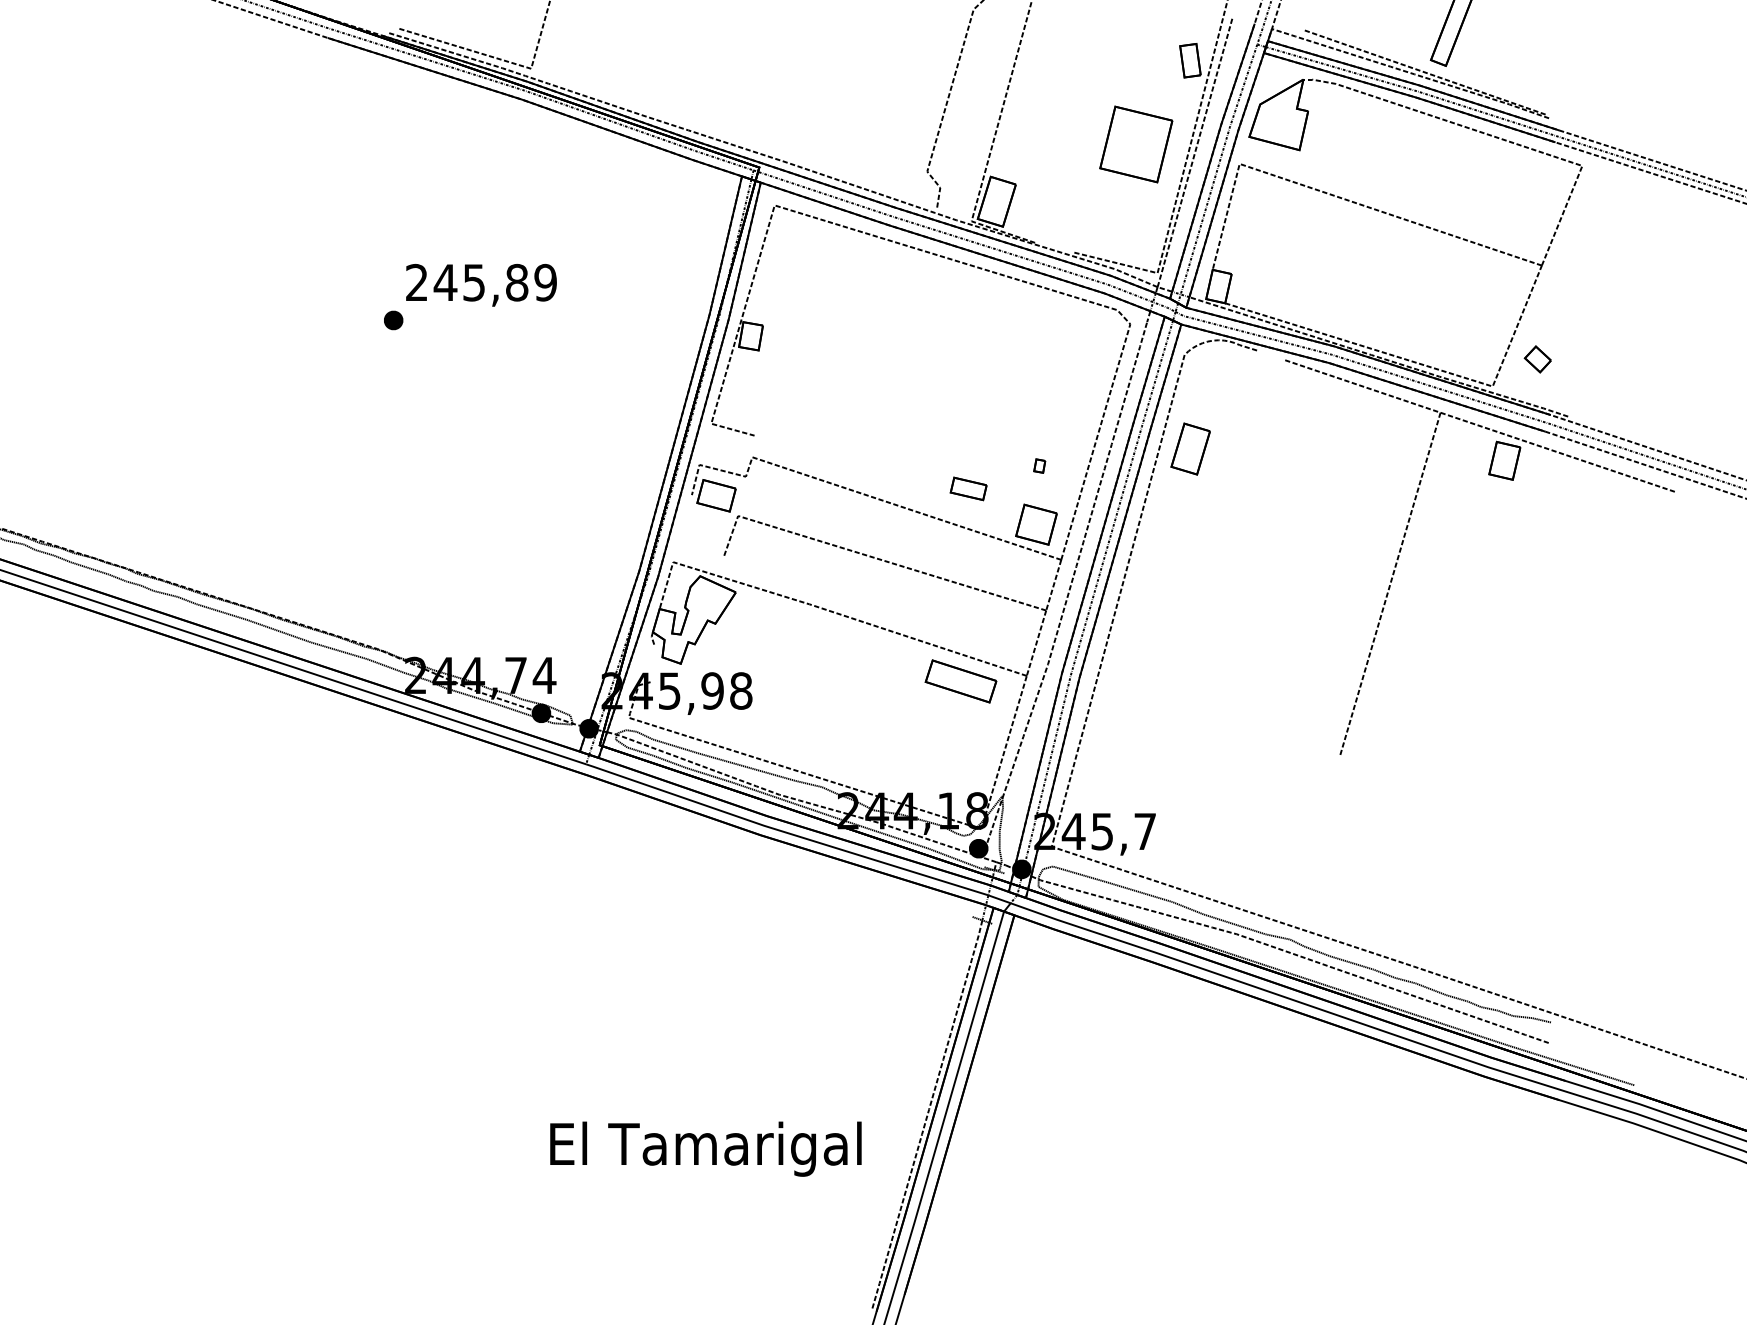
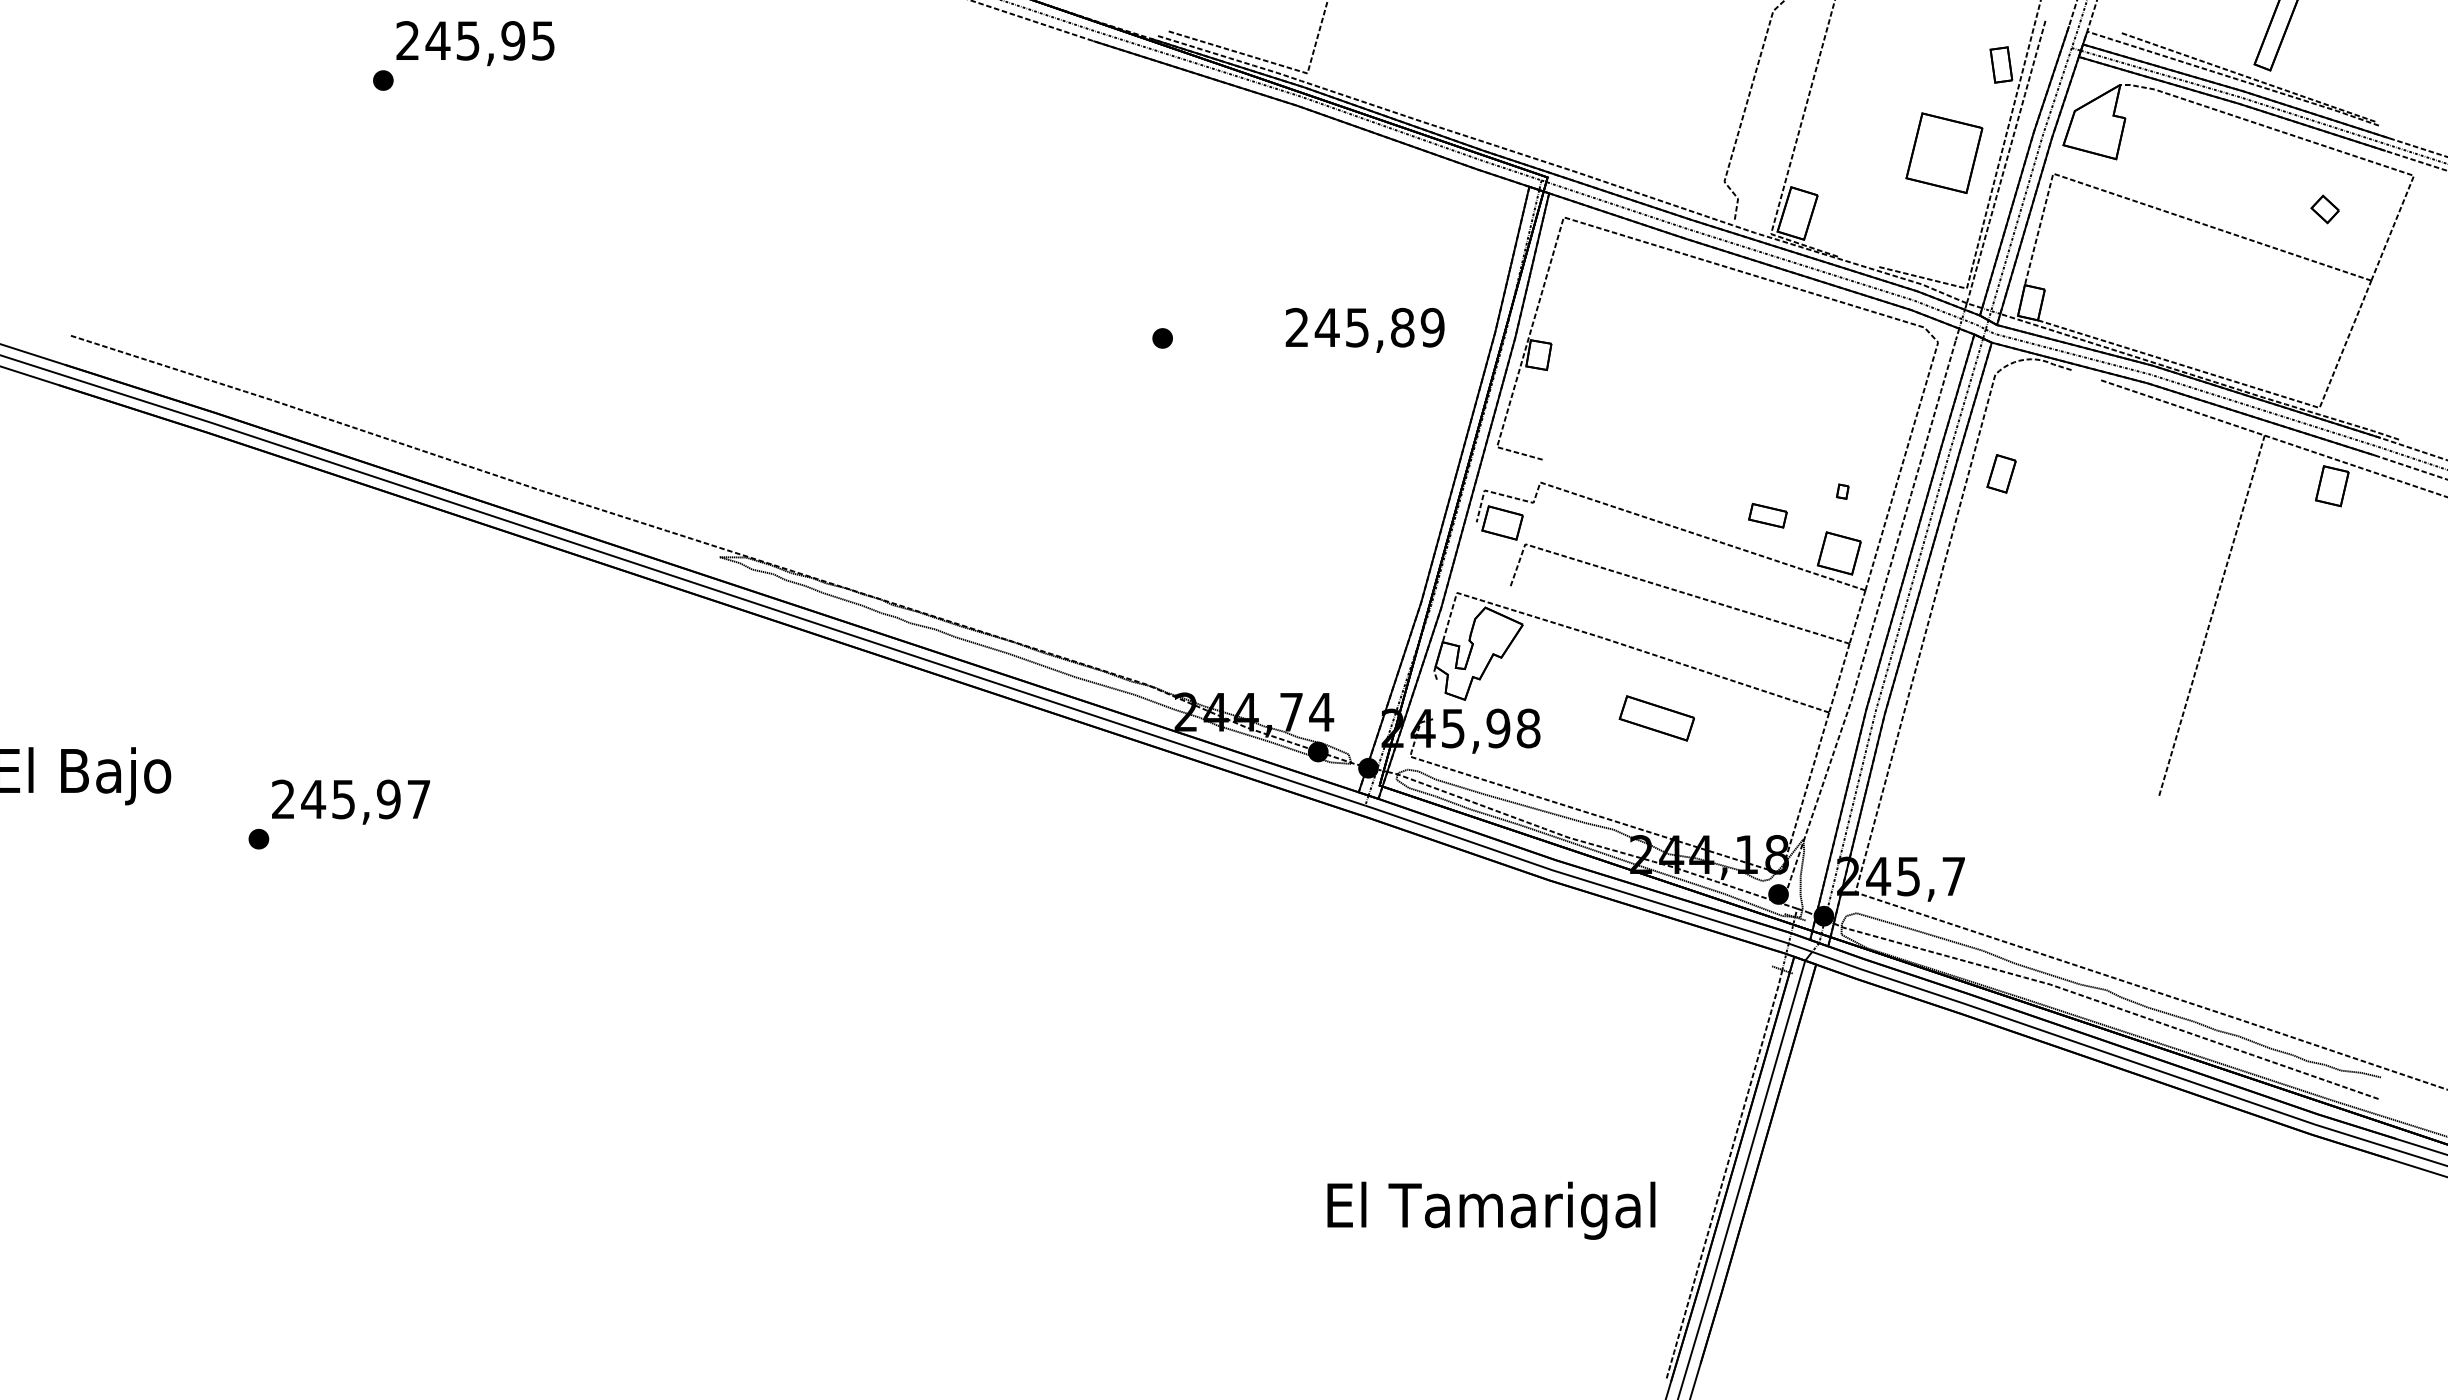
text: (480, 284) -> (1364, 329), moved
part: (1537, 359) -> (2324, 209), moved
part: (1190, 448) -> (2001, 473), size x0.7
part: (960, 681) -> (1656, 718), moved

